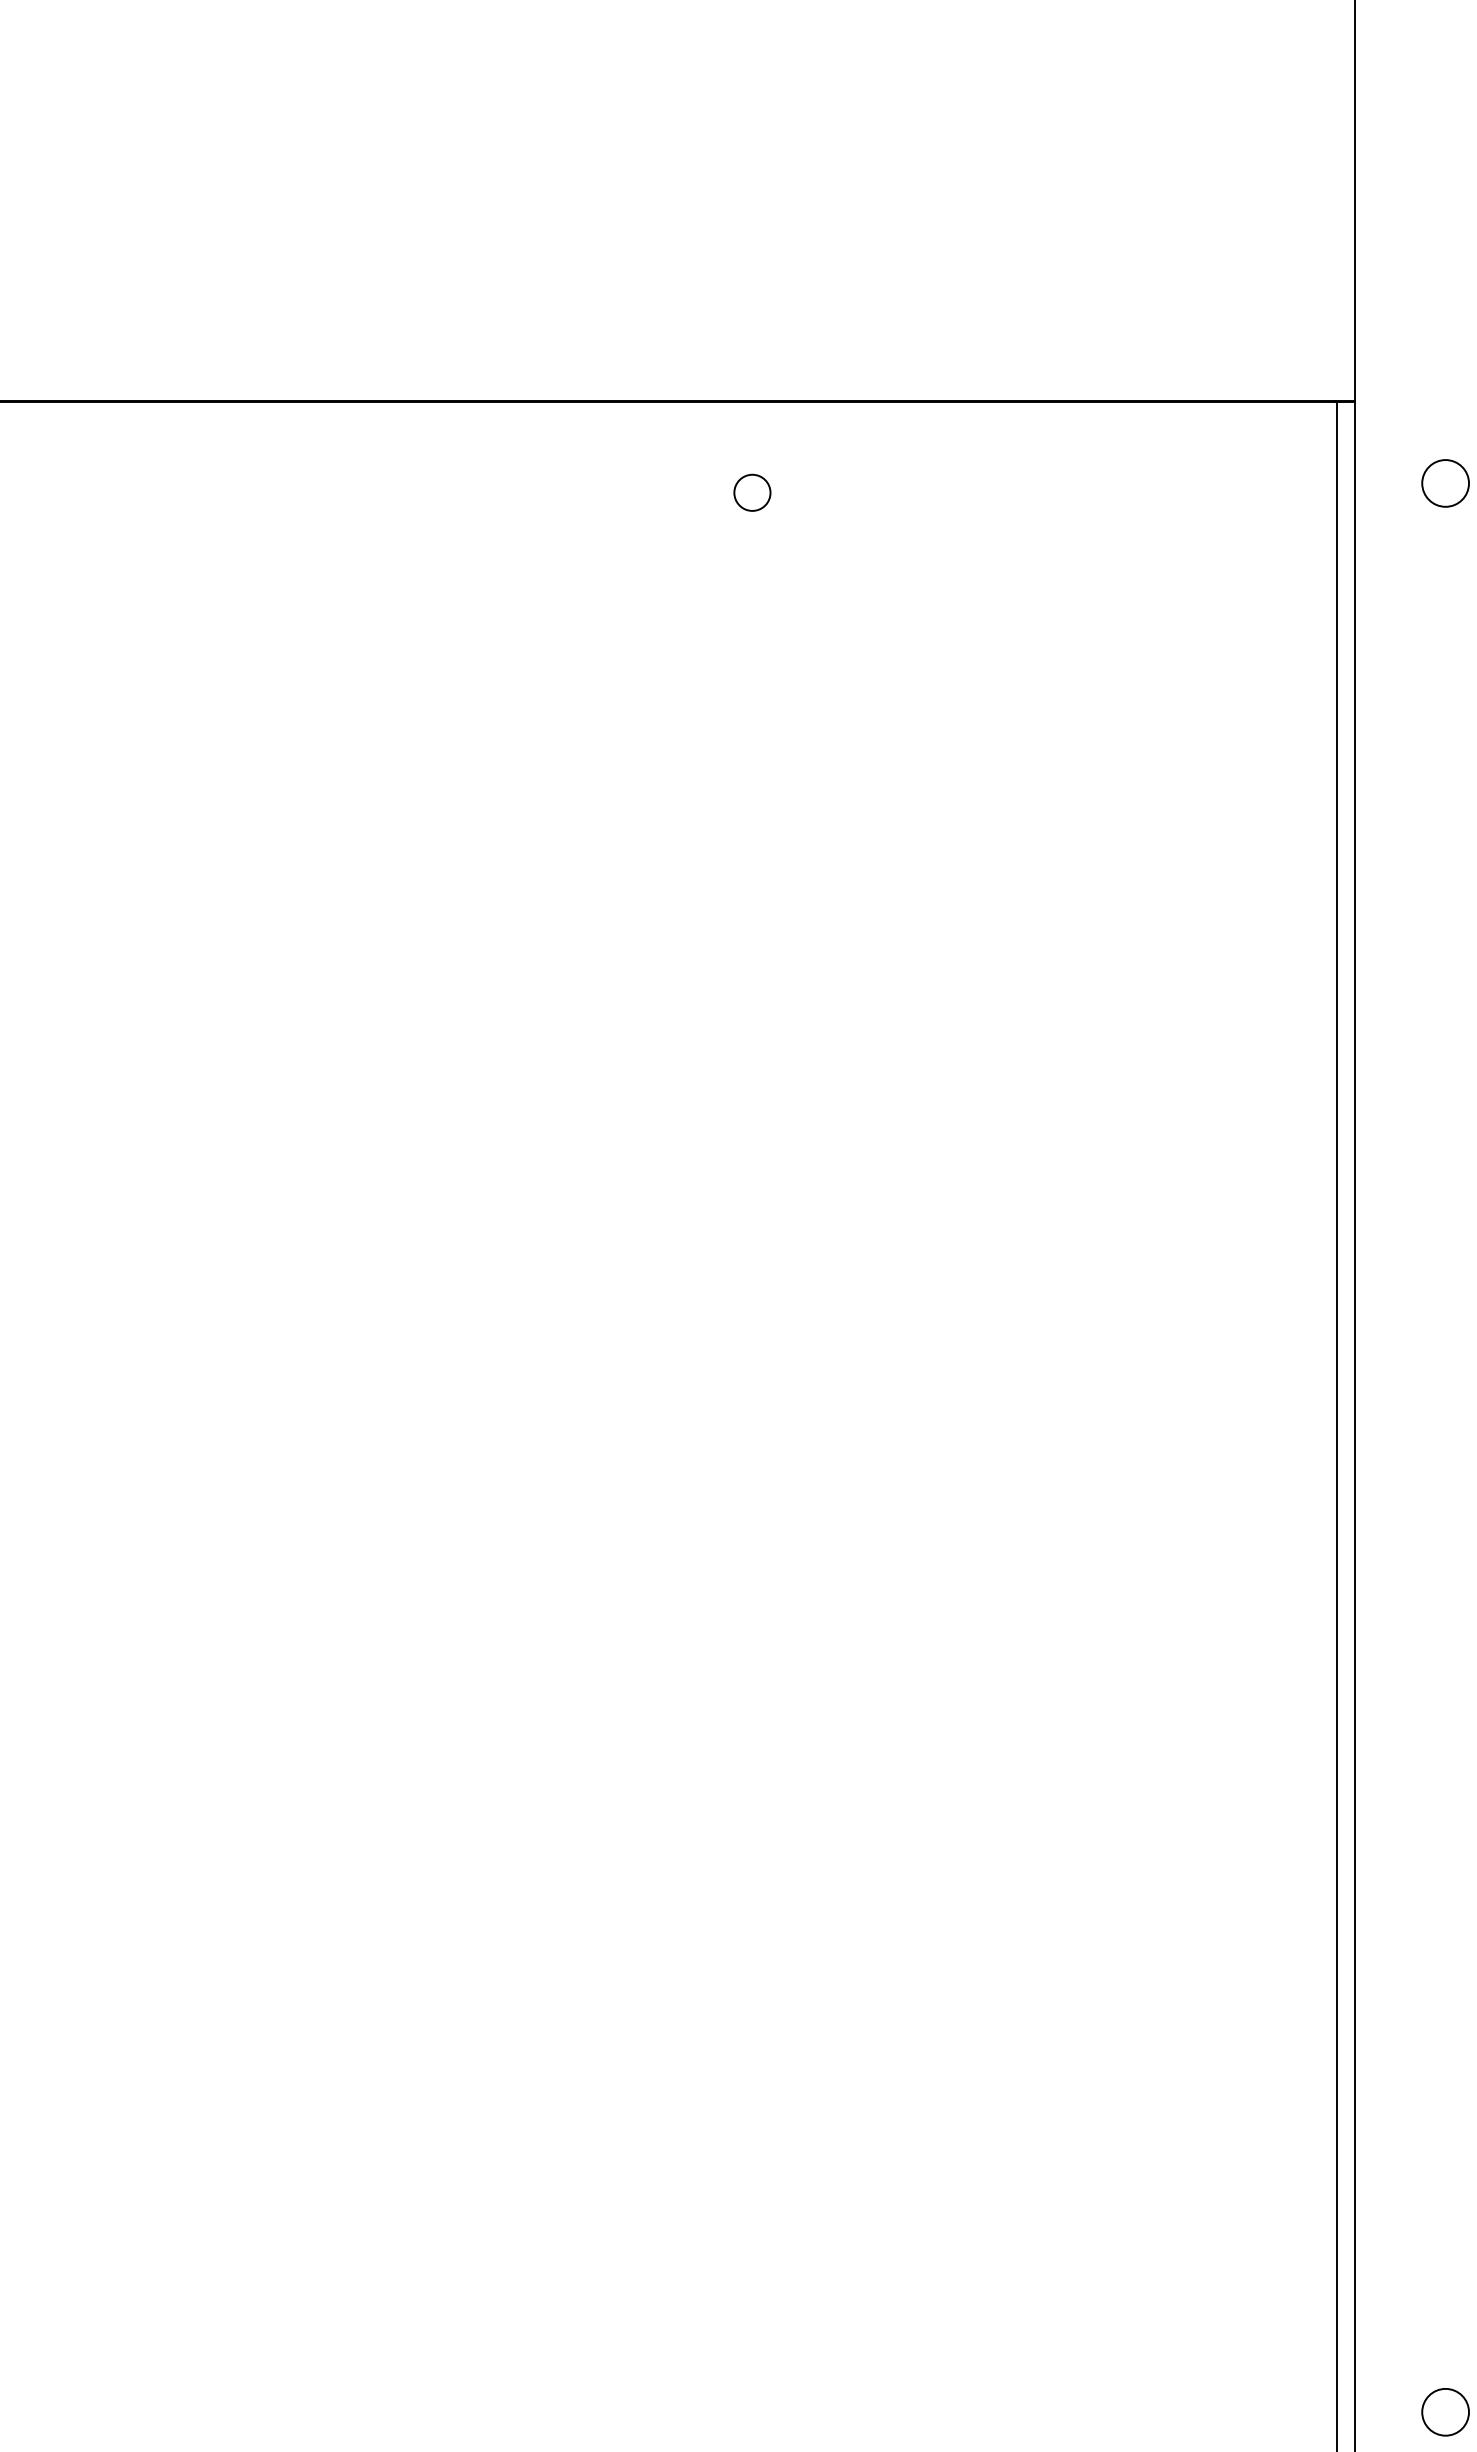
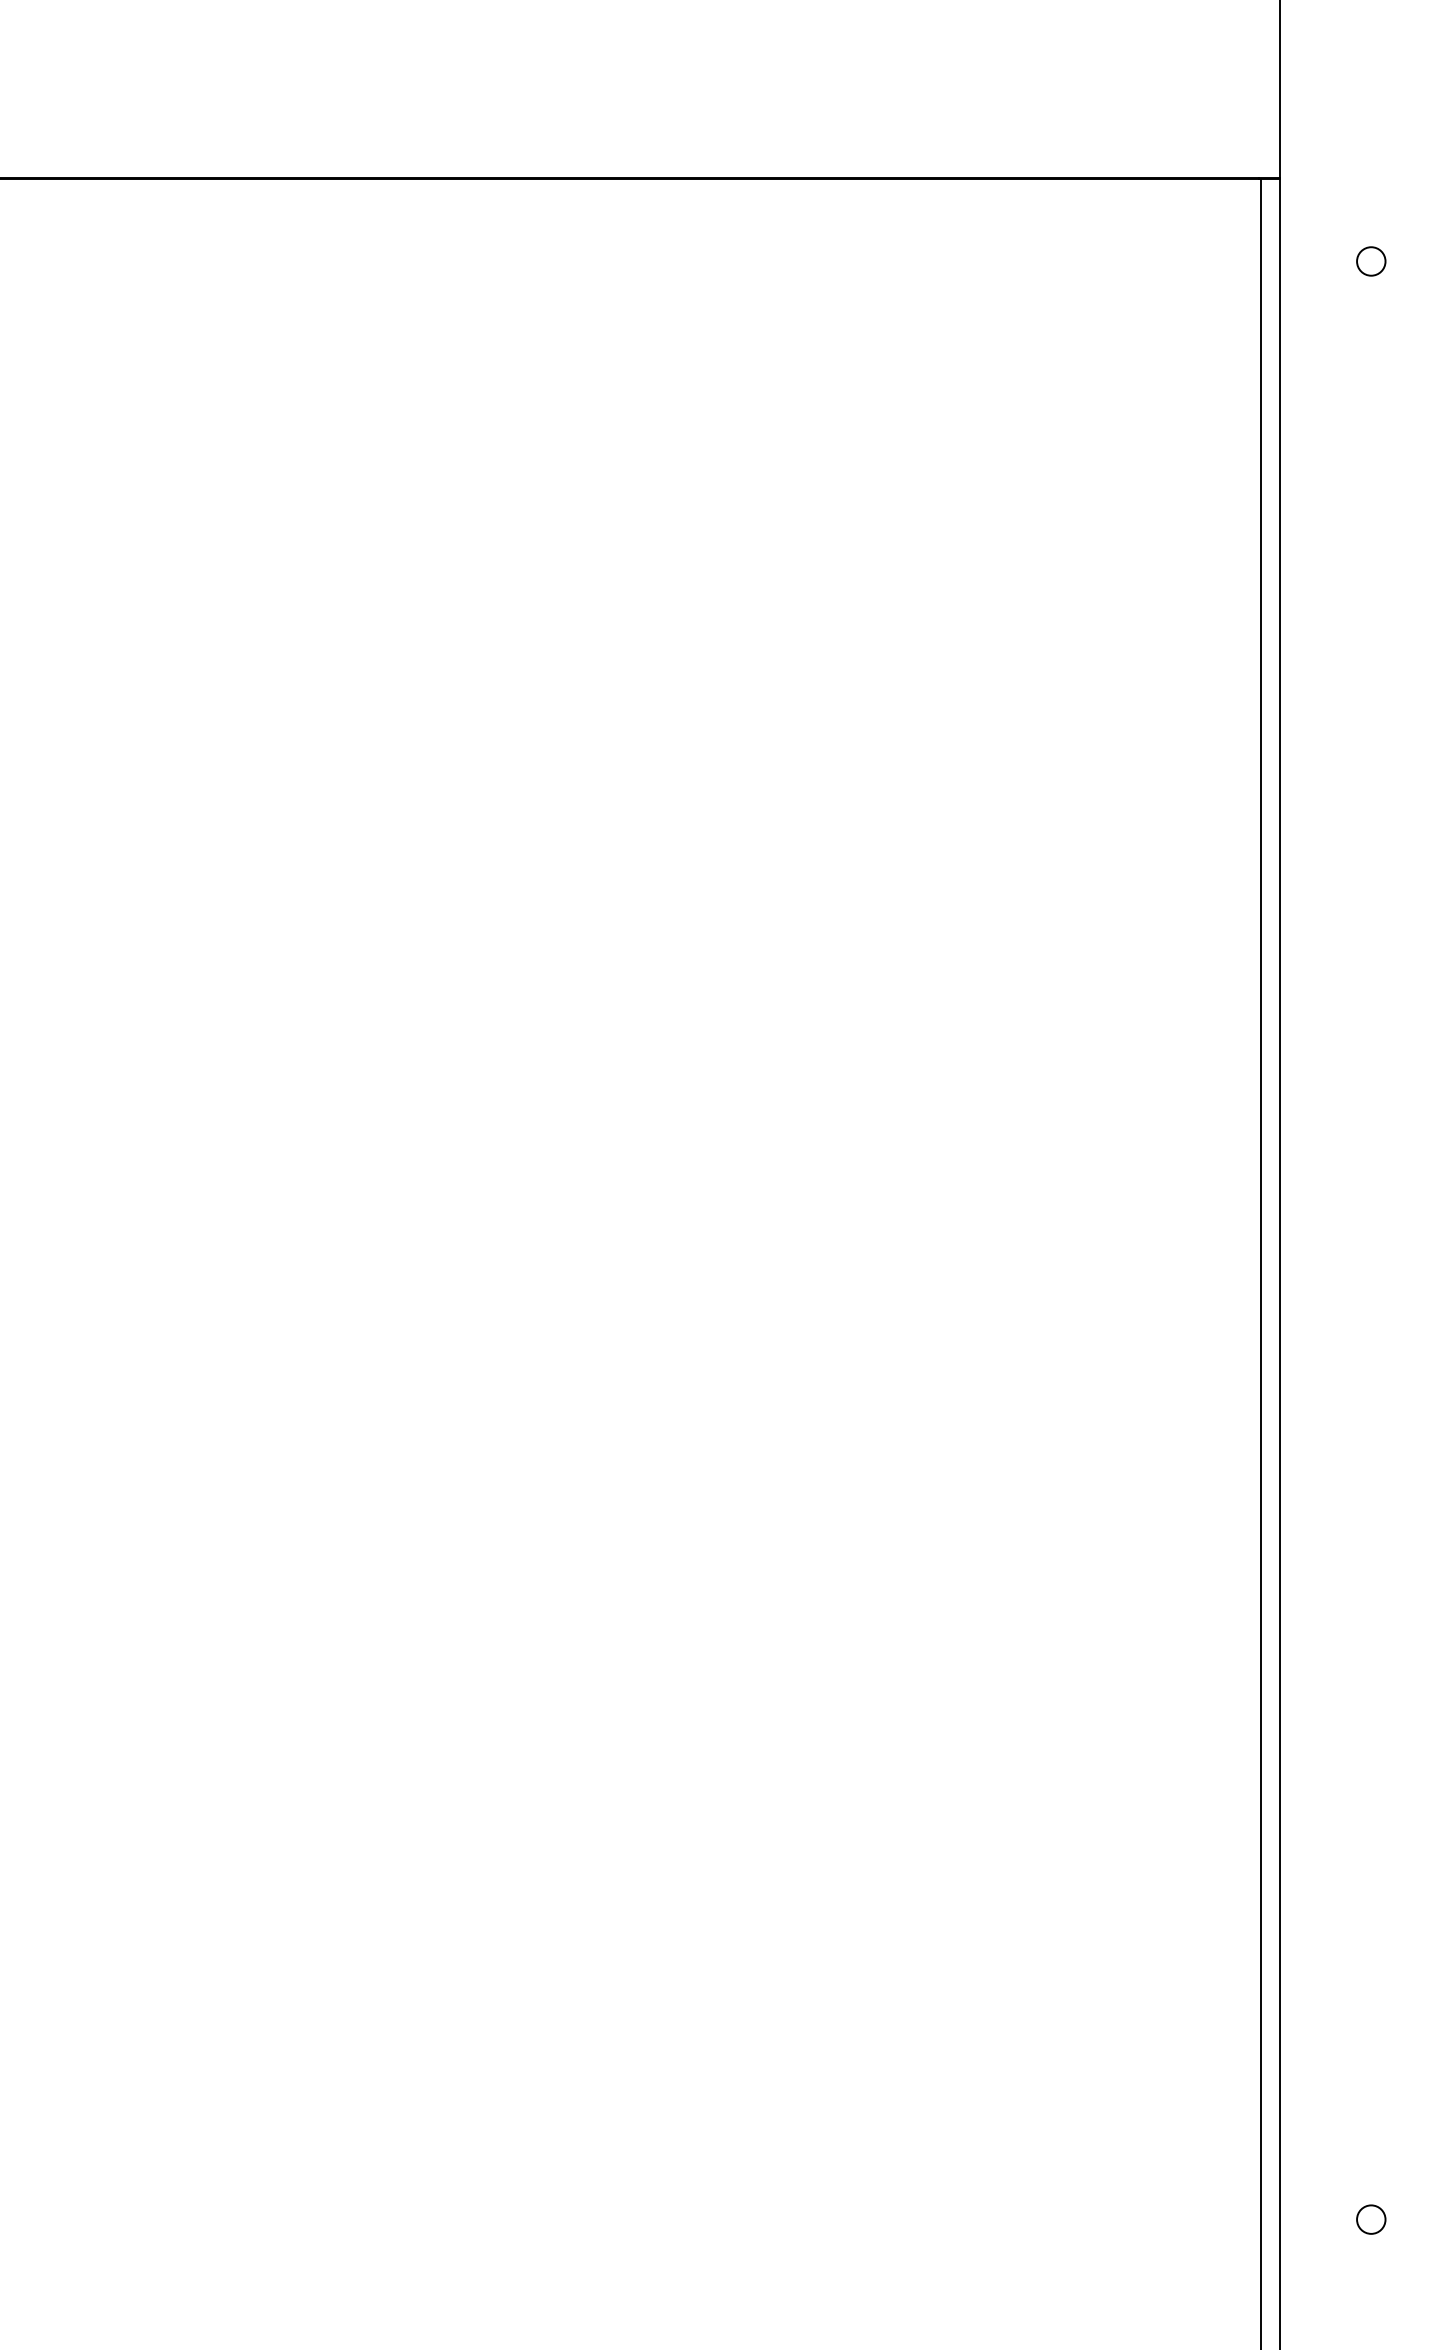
circle: (1445, 483) -> (1371, 261), size x0.6
circle: (752, 492) -> (667, 270), removed
circle: (1445, 2411) -> (1371, 2218), size x0.6

